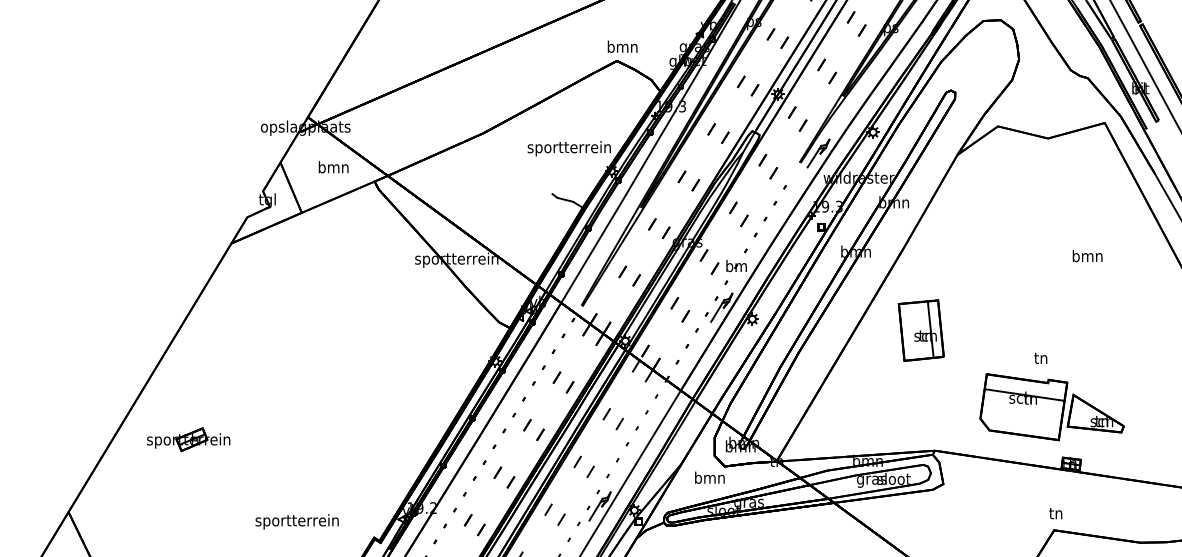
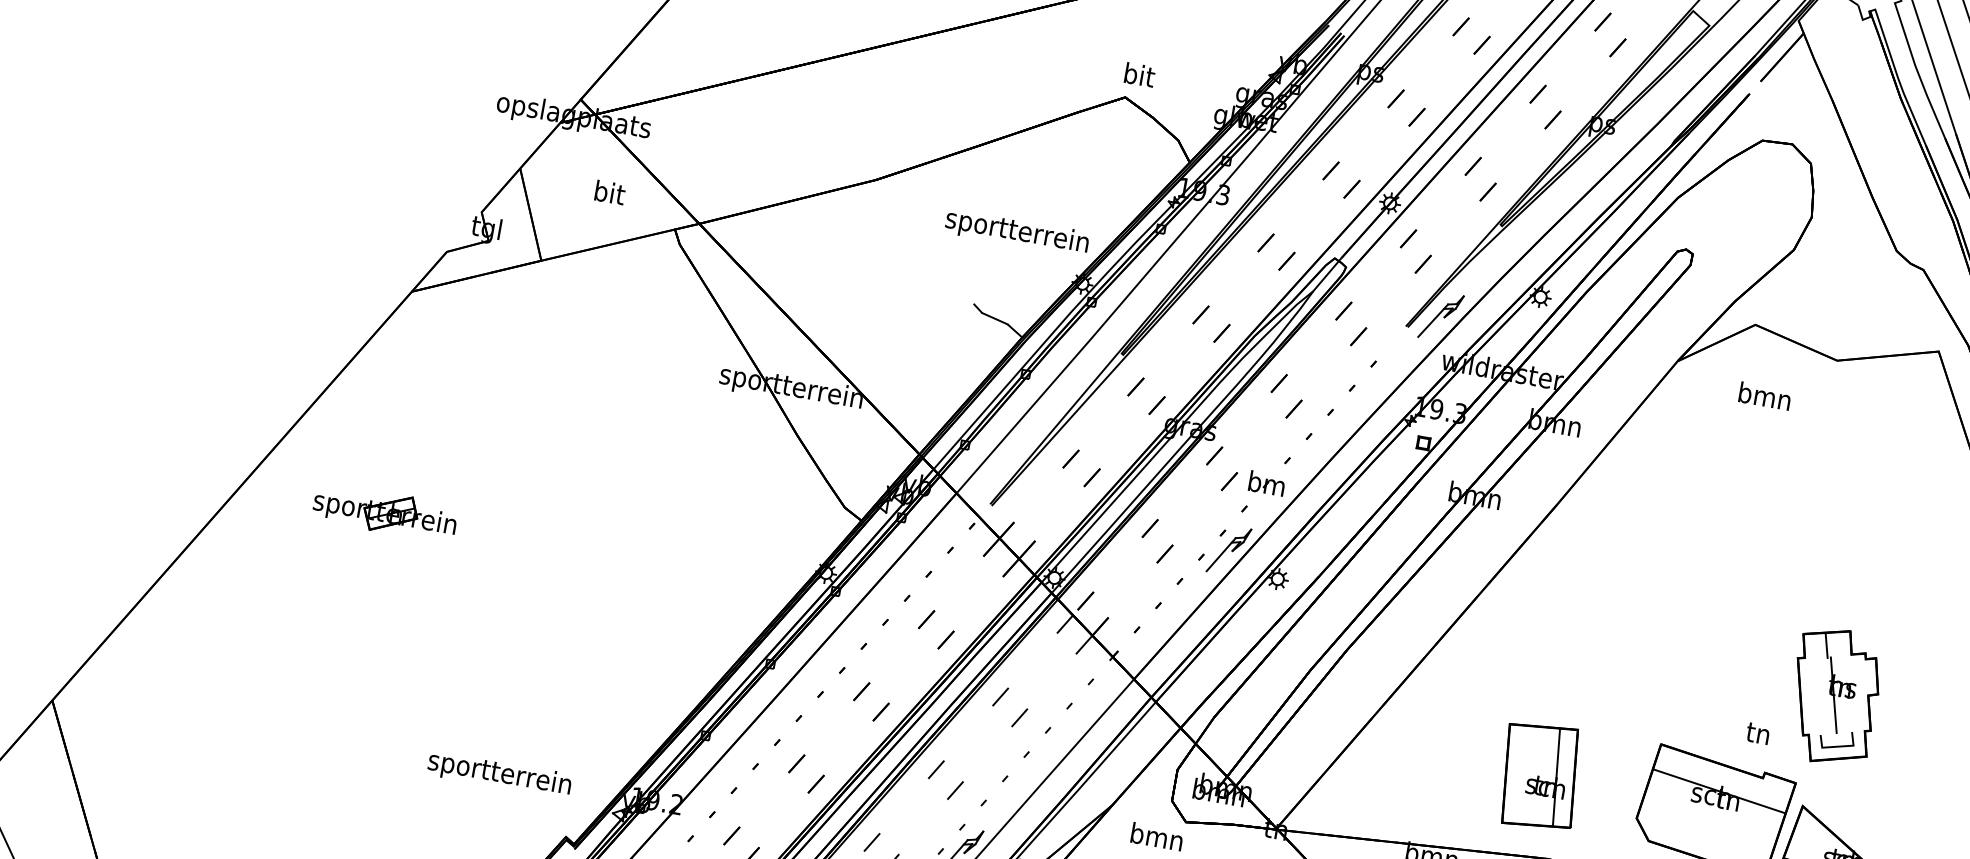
text: (622, 46) -> (1139, 74), bmn -> bit
text: (333, 167) -> (609, 192), bmn -> bit
text: (1087, 255) -> (1764, 395), moved
part: (1080, 329) -> (1834, 696), added
part: (920, 330) -> (1538, 775), moved
part: (188, 439) -> (385, 512), moved
text: (296, 521) -> (498, 773), moved

